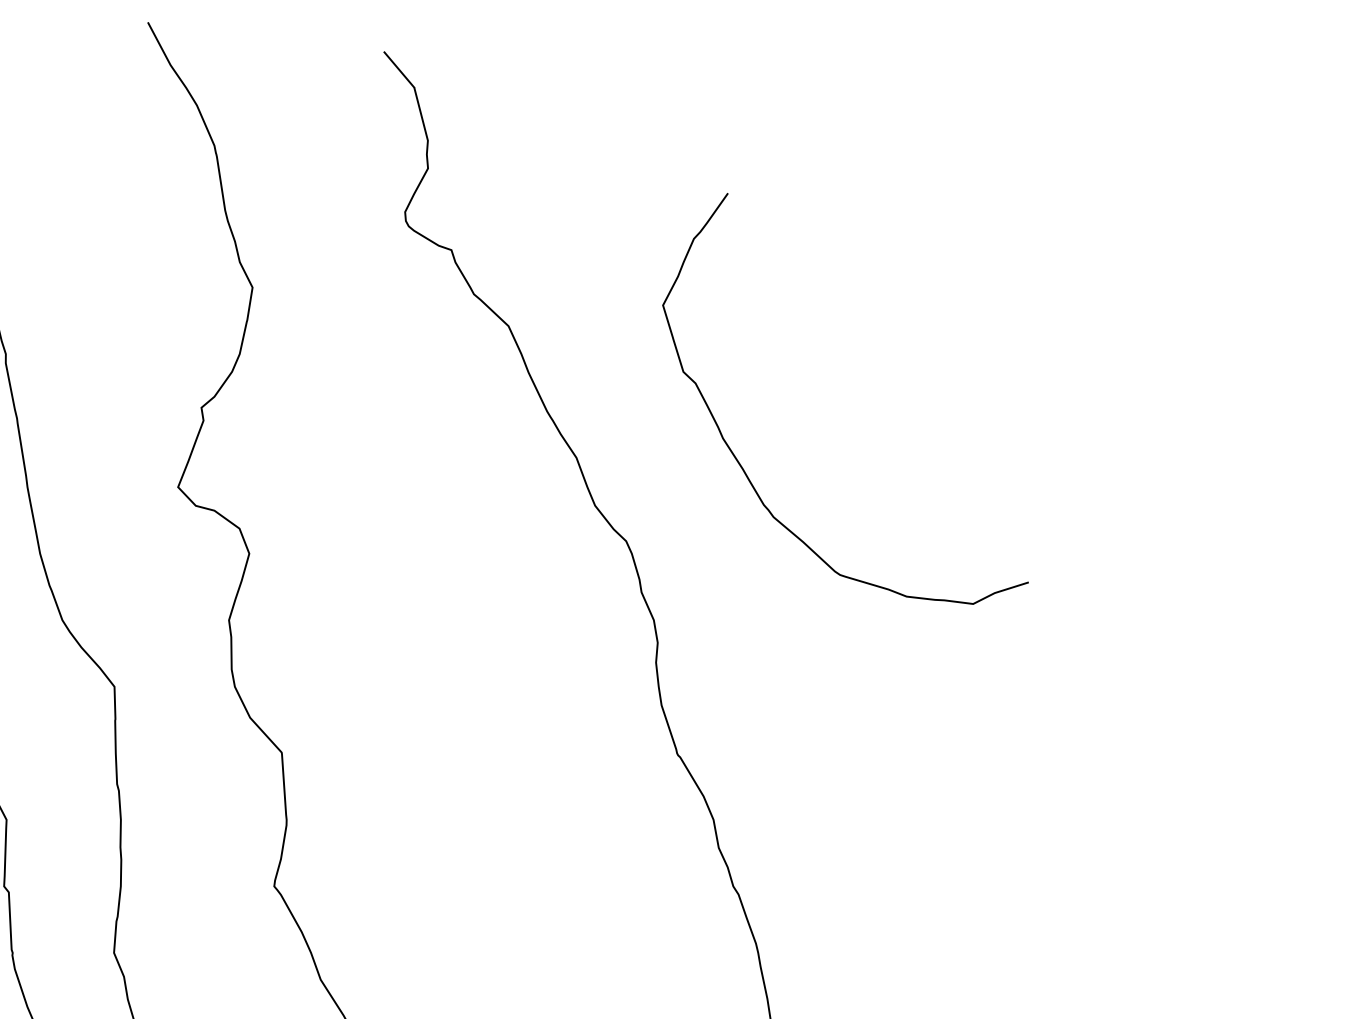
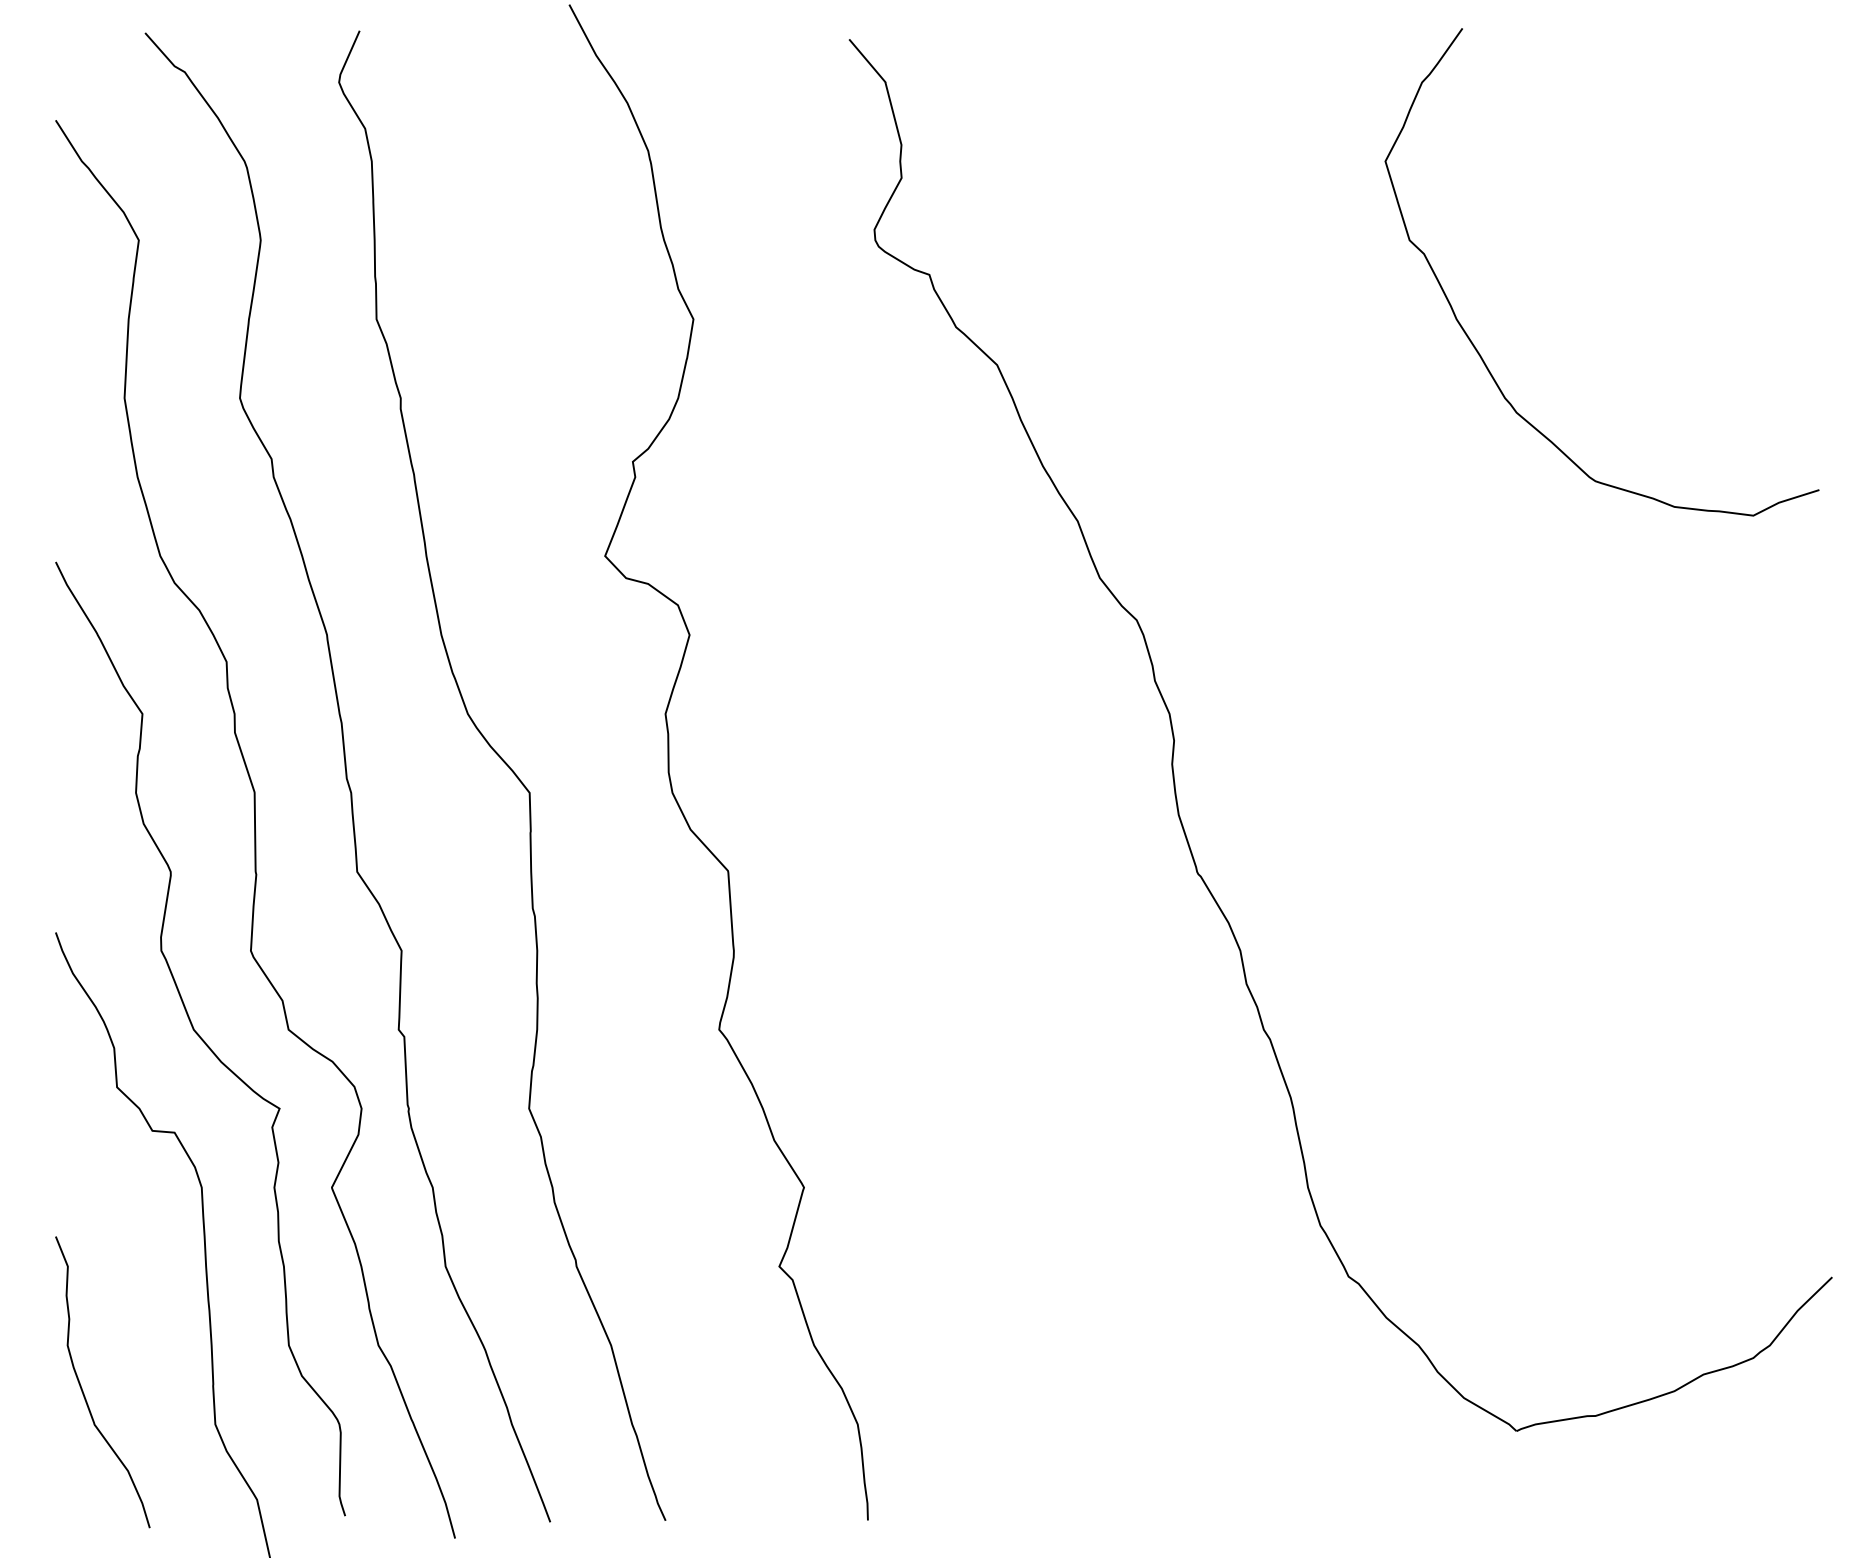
curve: (742, 466) -> (1479, 352), moved

